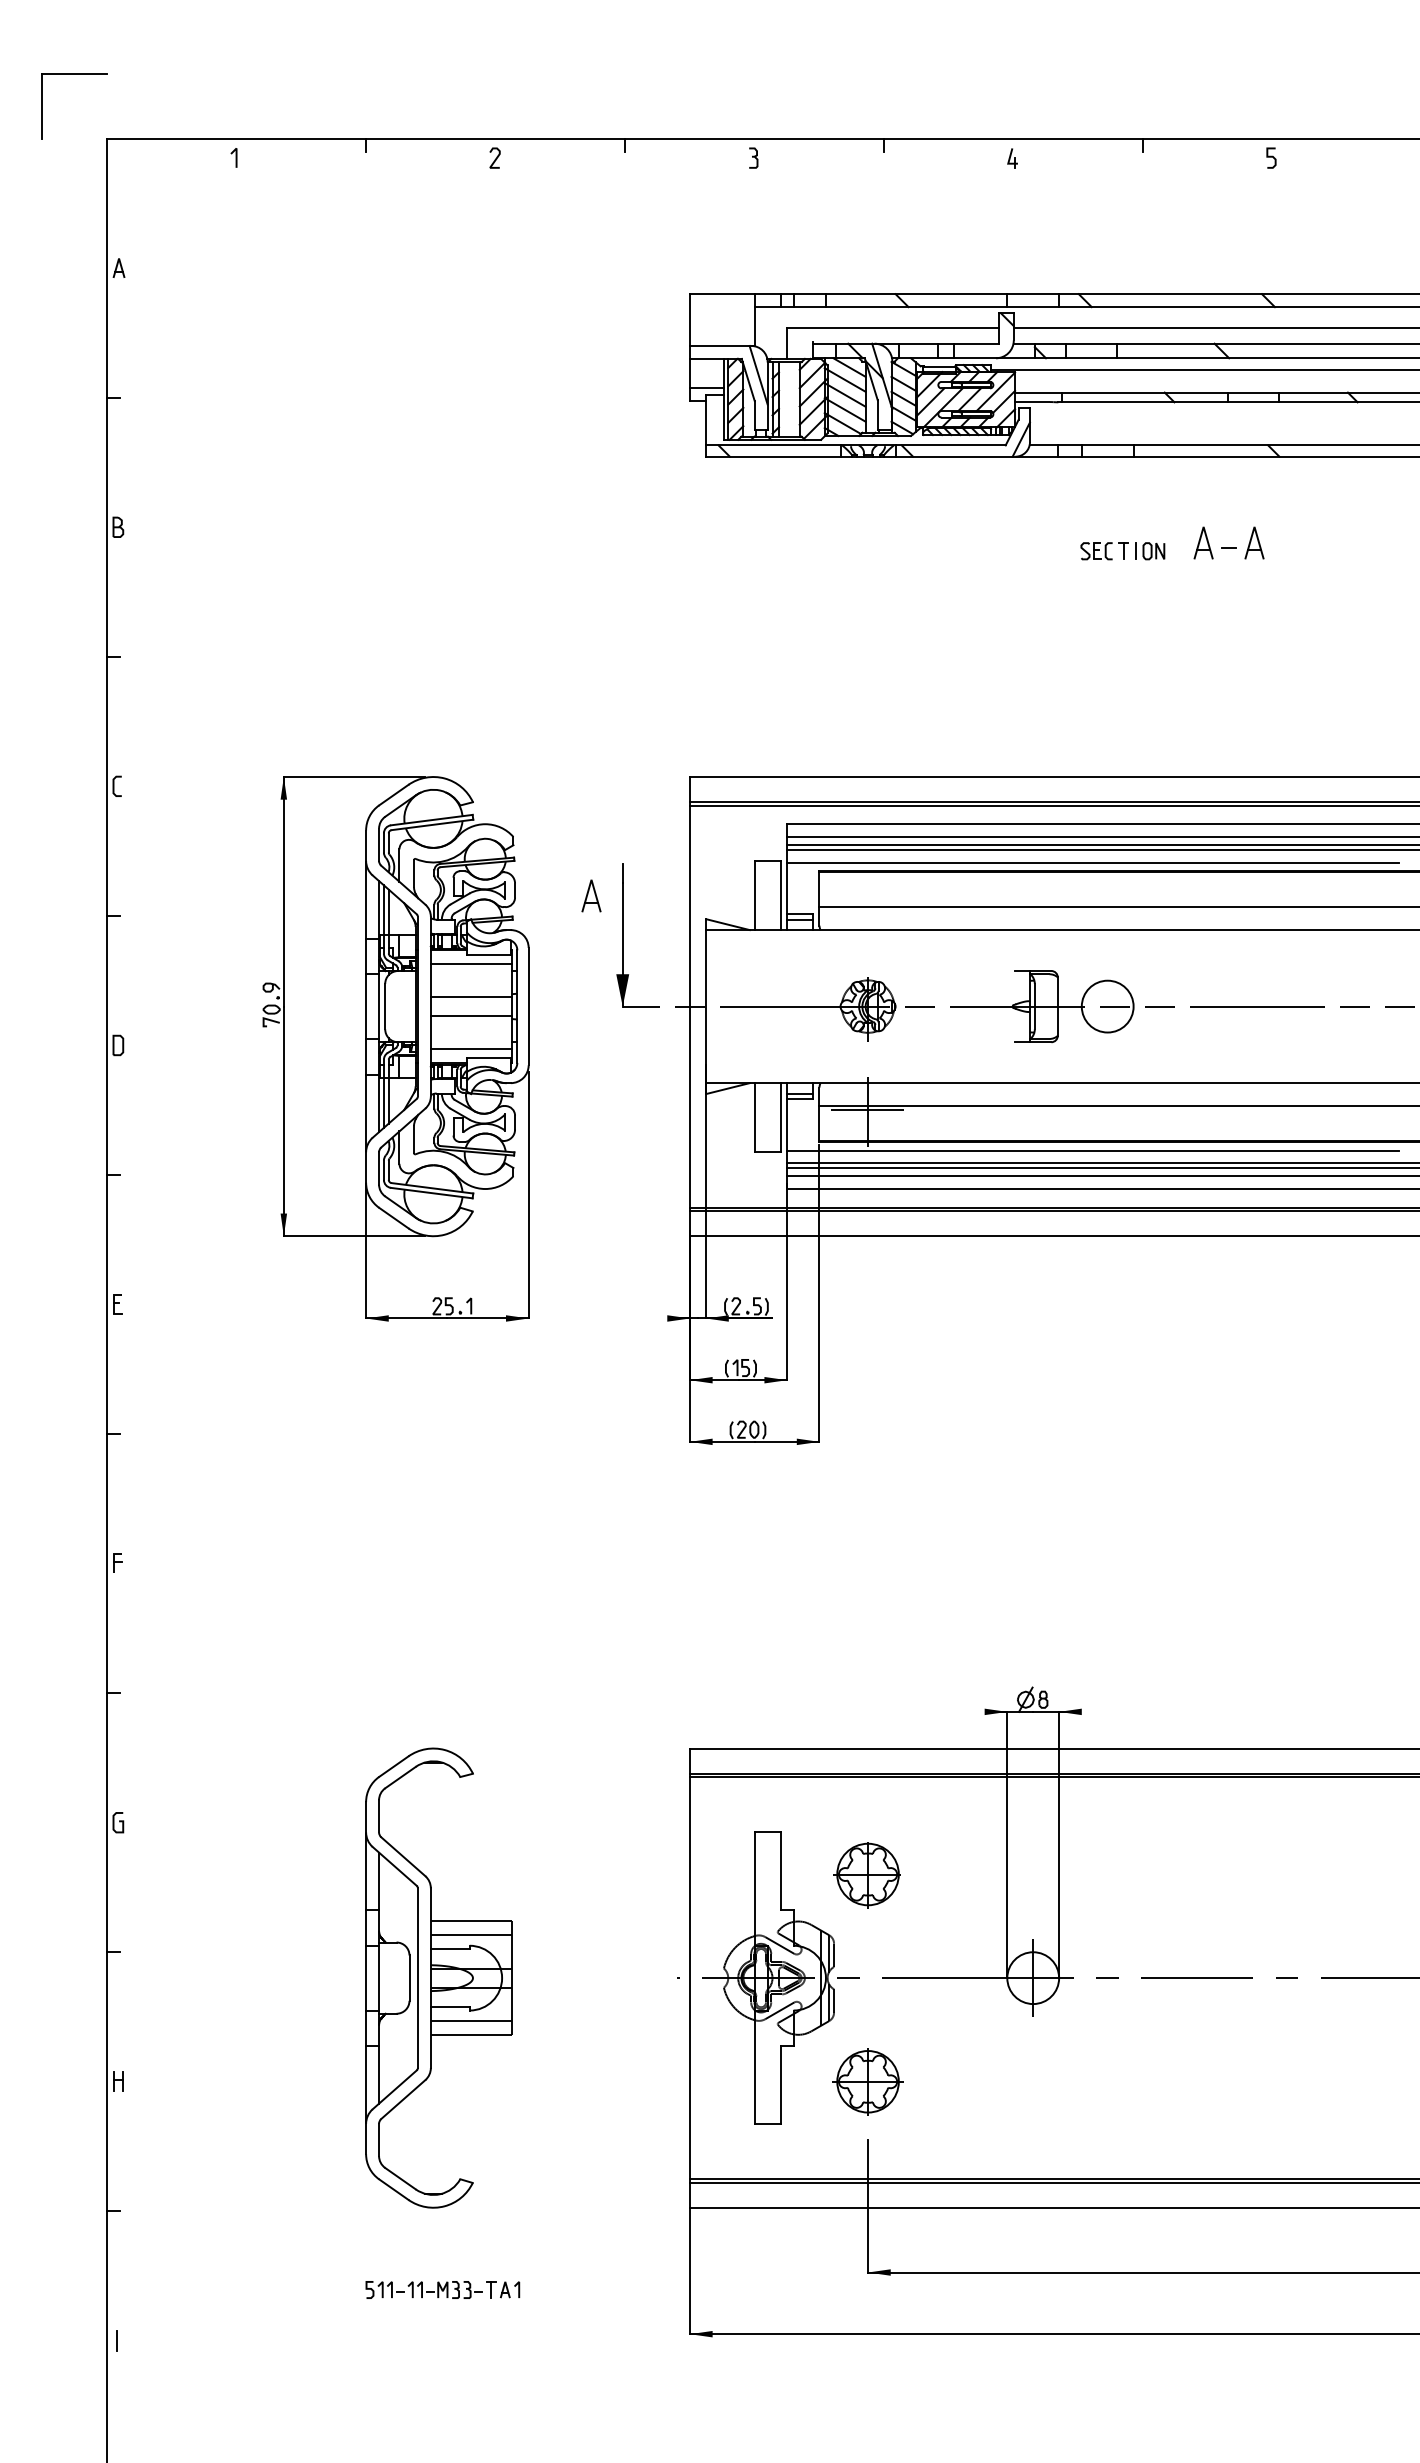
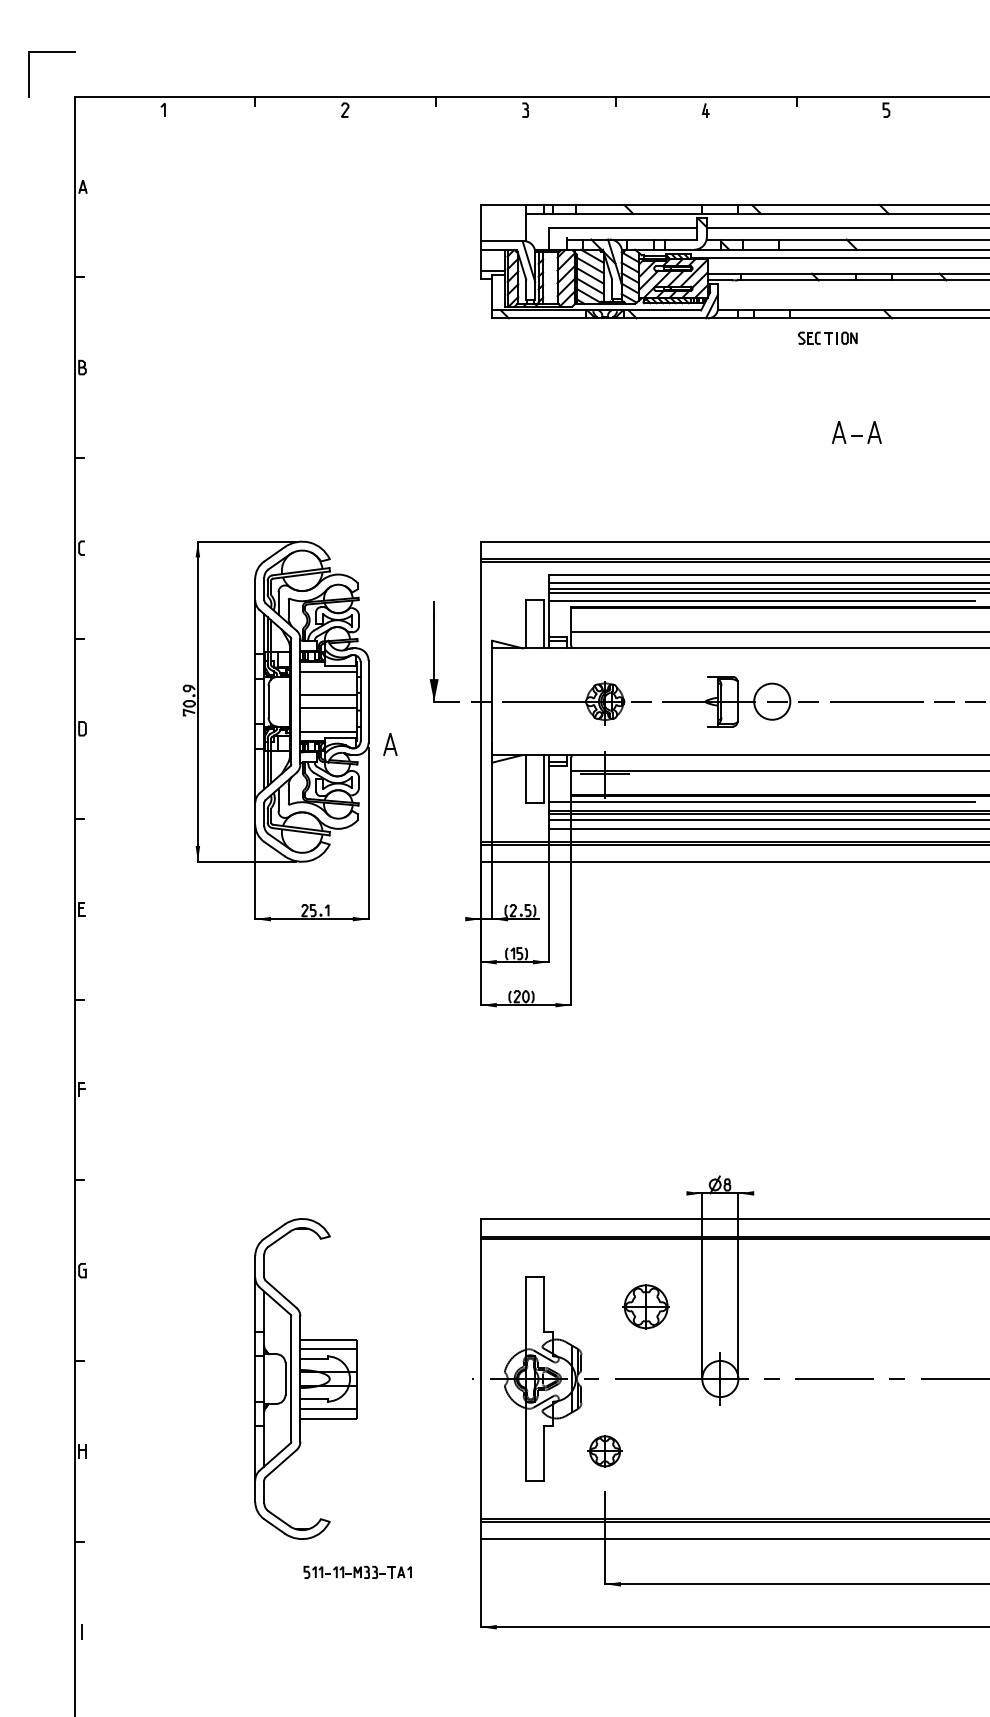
part: (1228, 542) -> (856, 432), moved
part: (1122, 550) -> (827, 337), moved
part: (591, 895) -> (390, 744), moved
part: (867, 1874) -> (645, 1306), moved
part: (867, 2082) -> (604, 1451), size x0.7
part: (442, 2288) -> (357, 1571), moved

